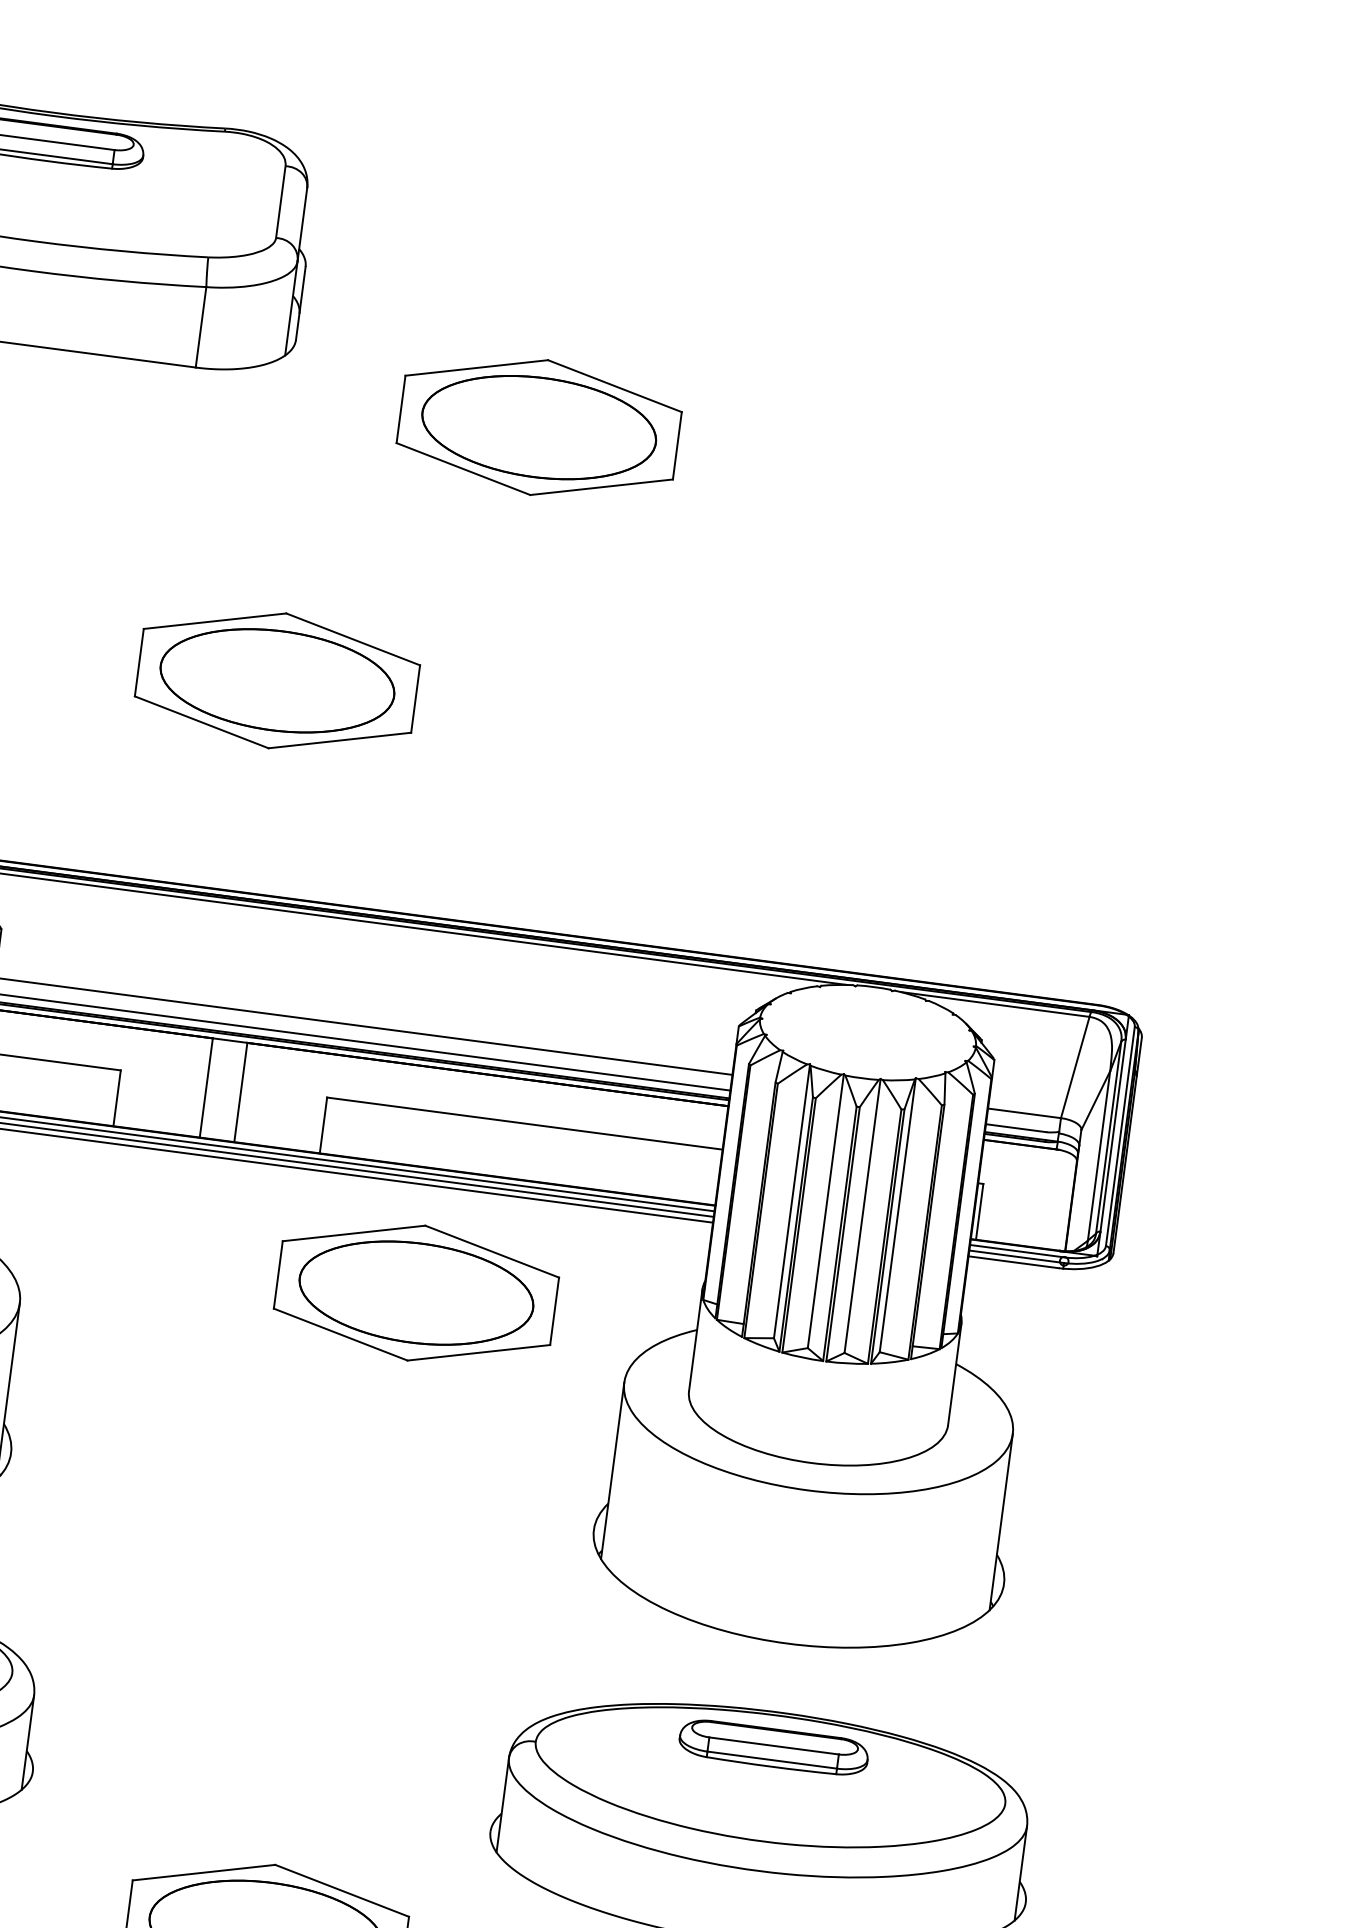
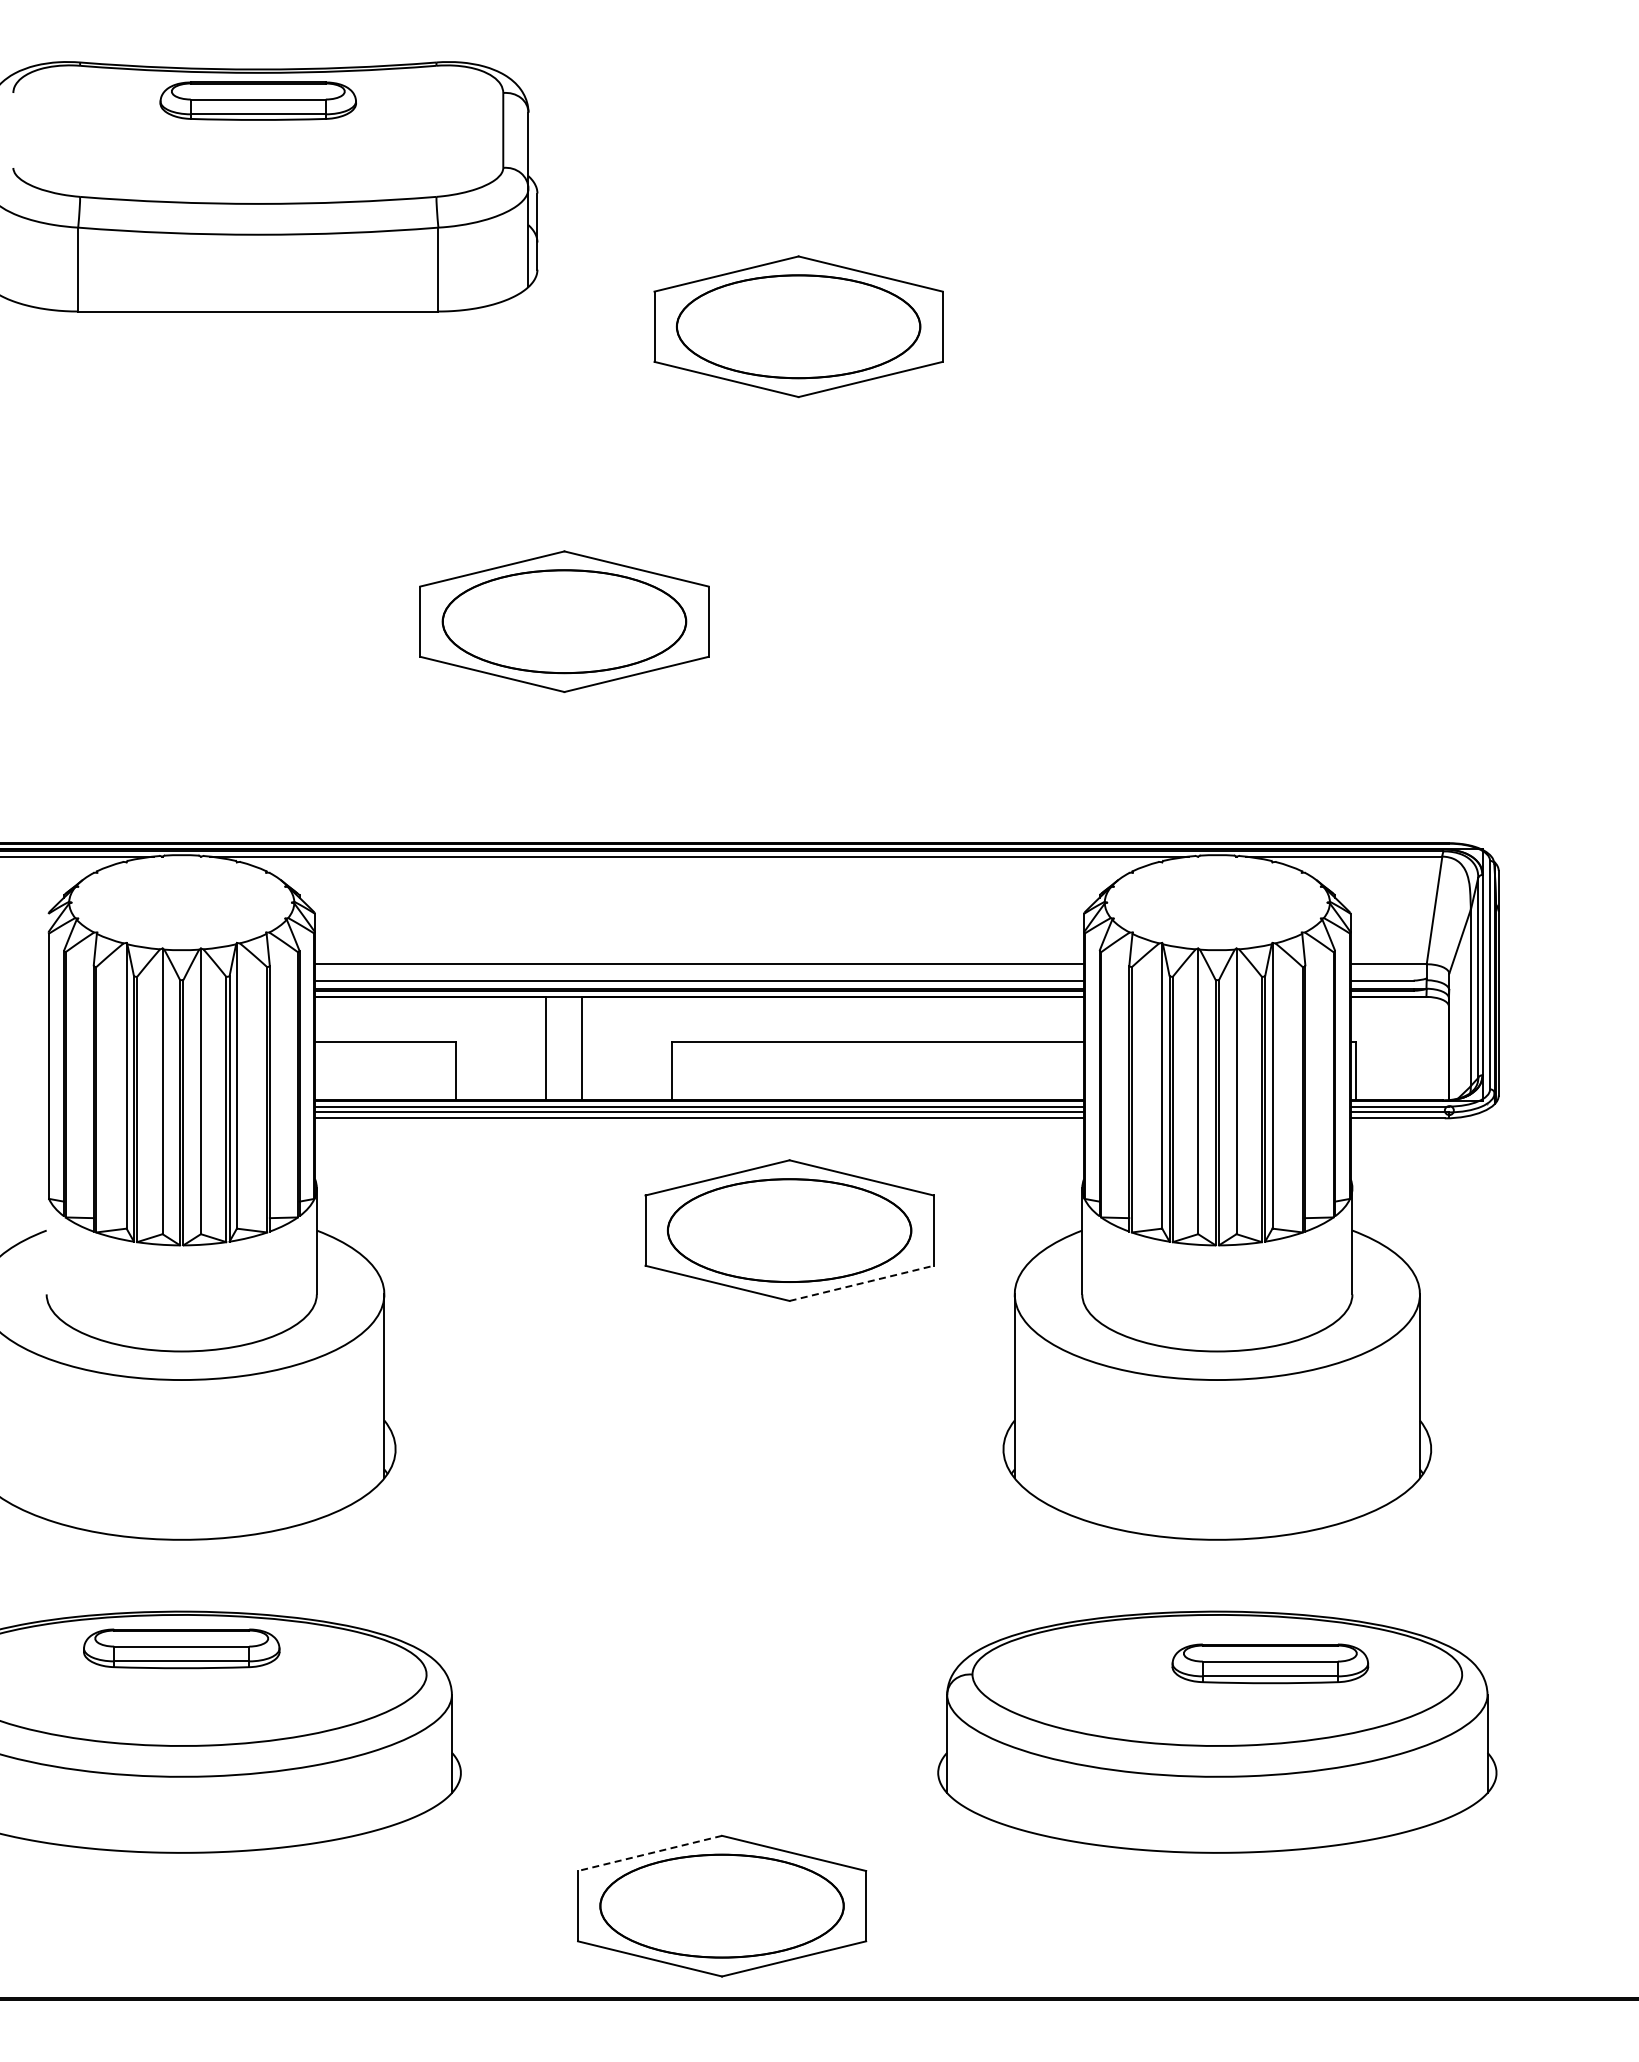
line: (479, 1353) -> (862, 1283), solid -> dashed
part: (774, 1747) -> (1270, 1663), moved
line: (203, 1872) -> (649, 1853), solid -> dashed

